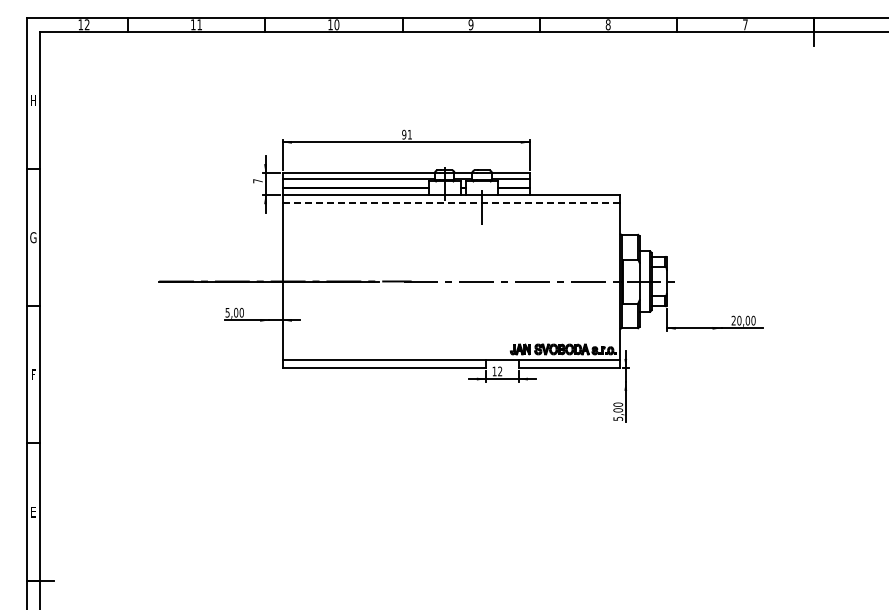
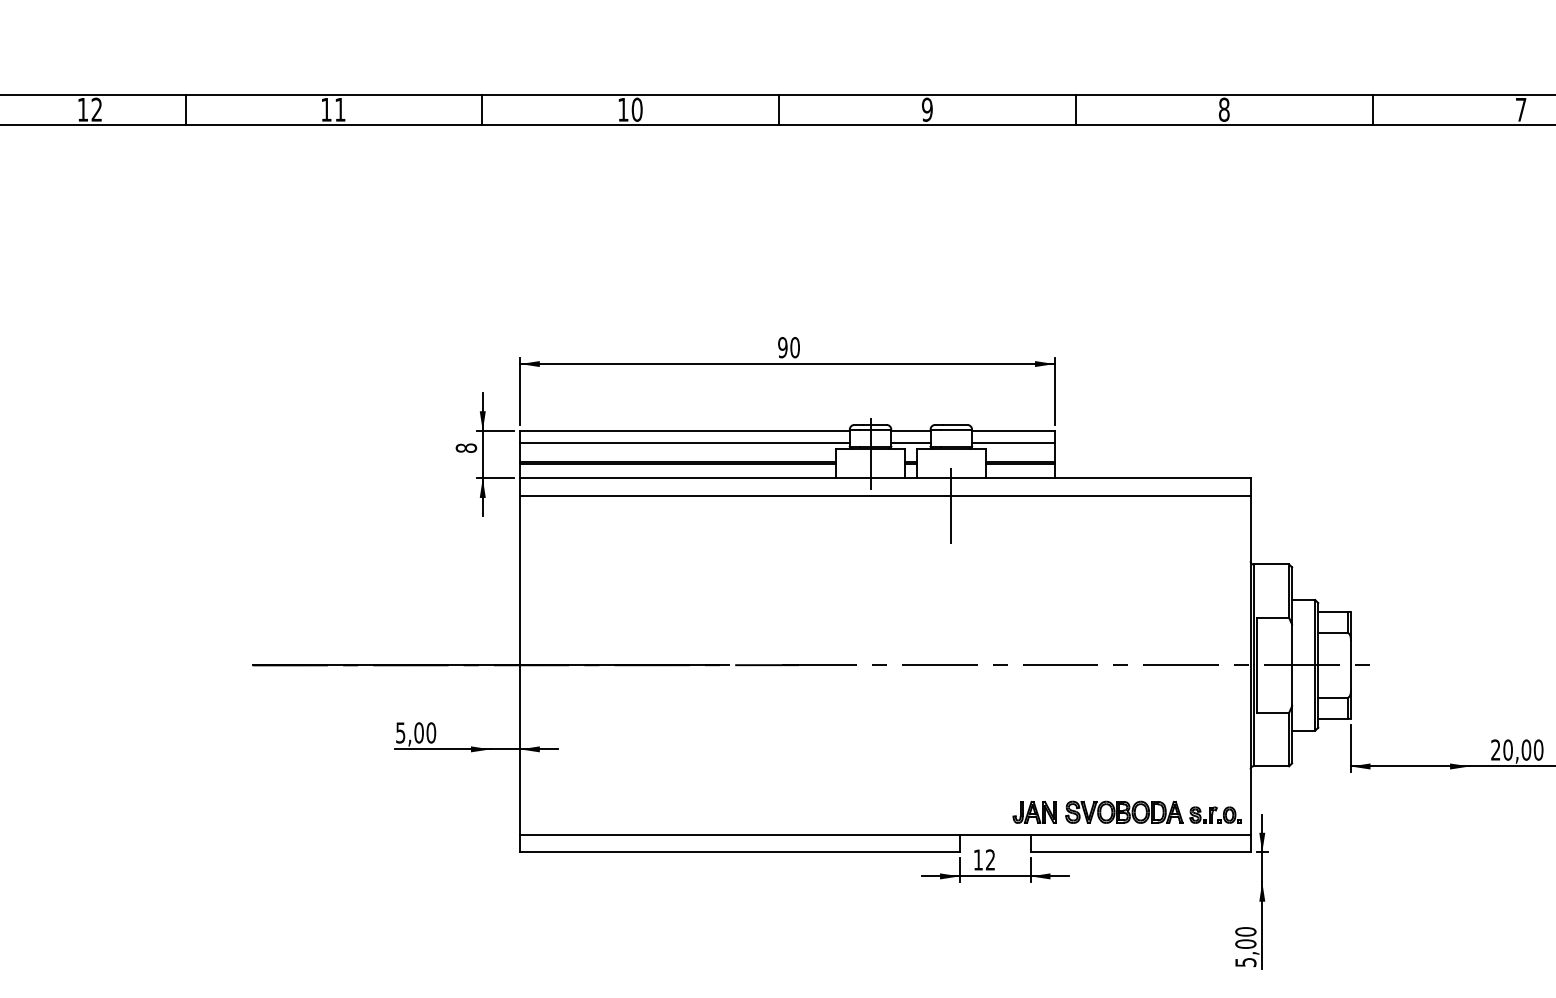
text: (409, 134) -> (794, 347), 91 -> 90
text: (257, 181) -> (465, 448), 7 -> 8
line: (451, 203) -> (885, 496), dashed -> solid

